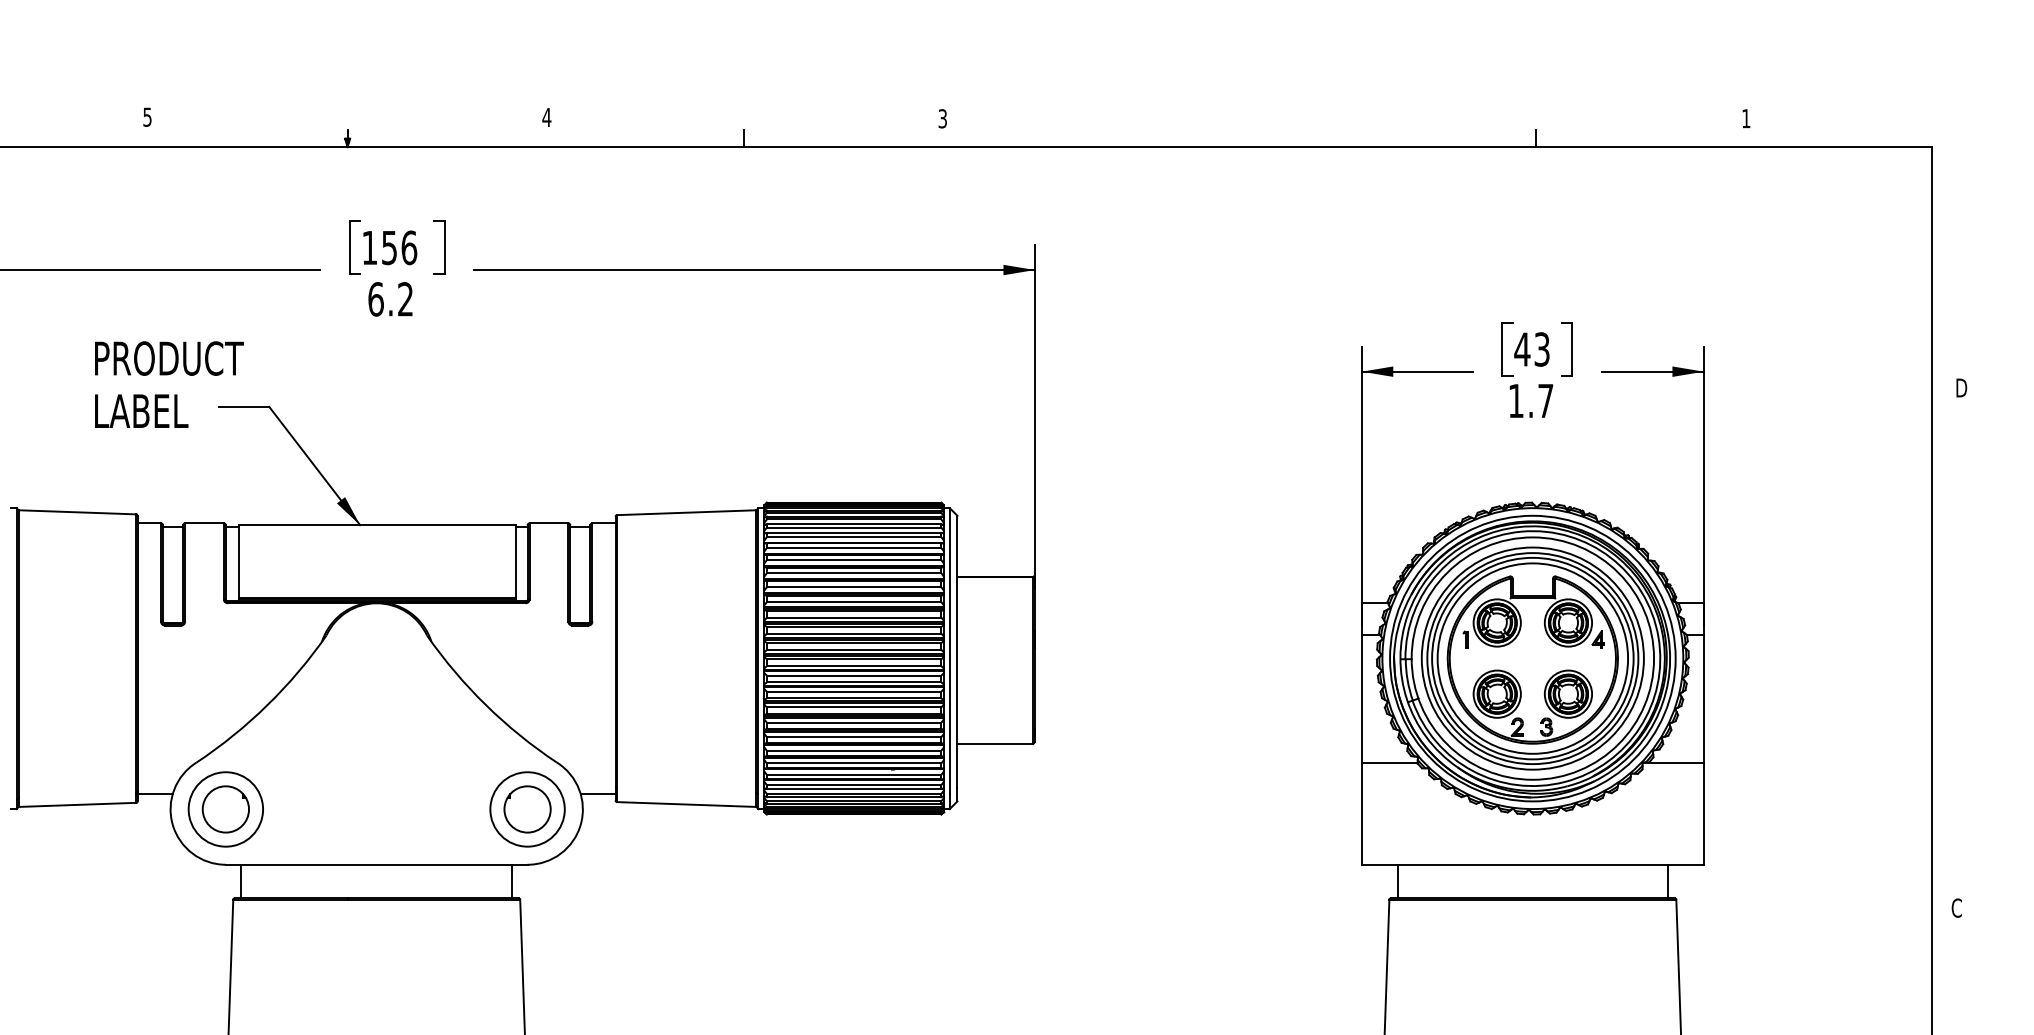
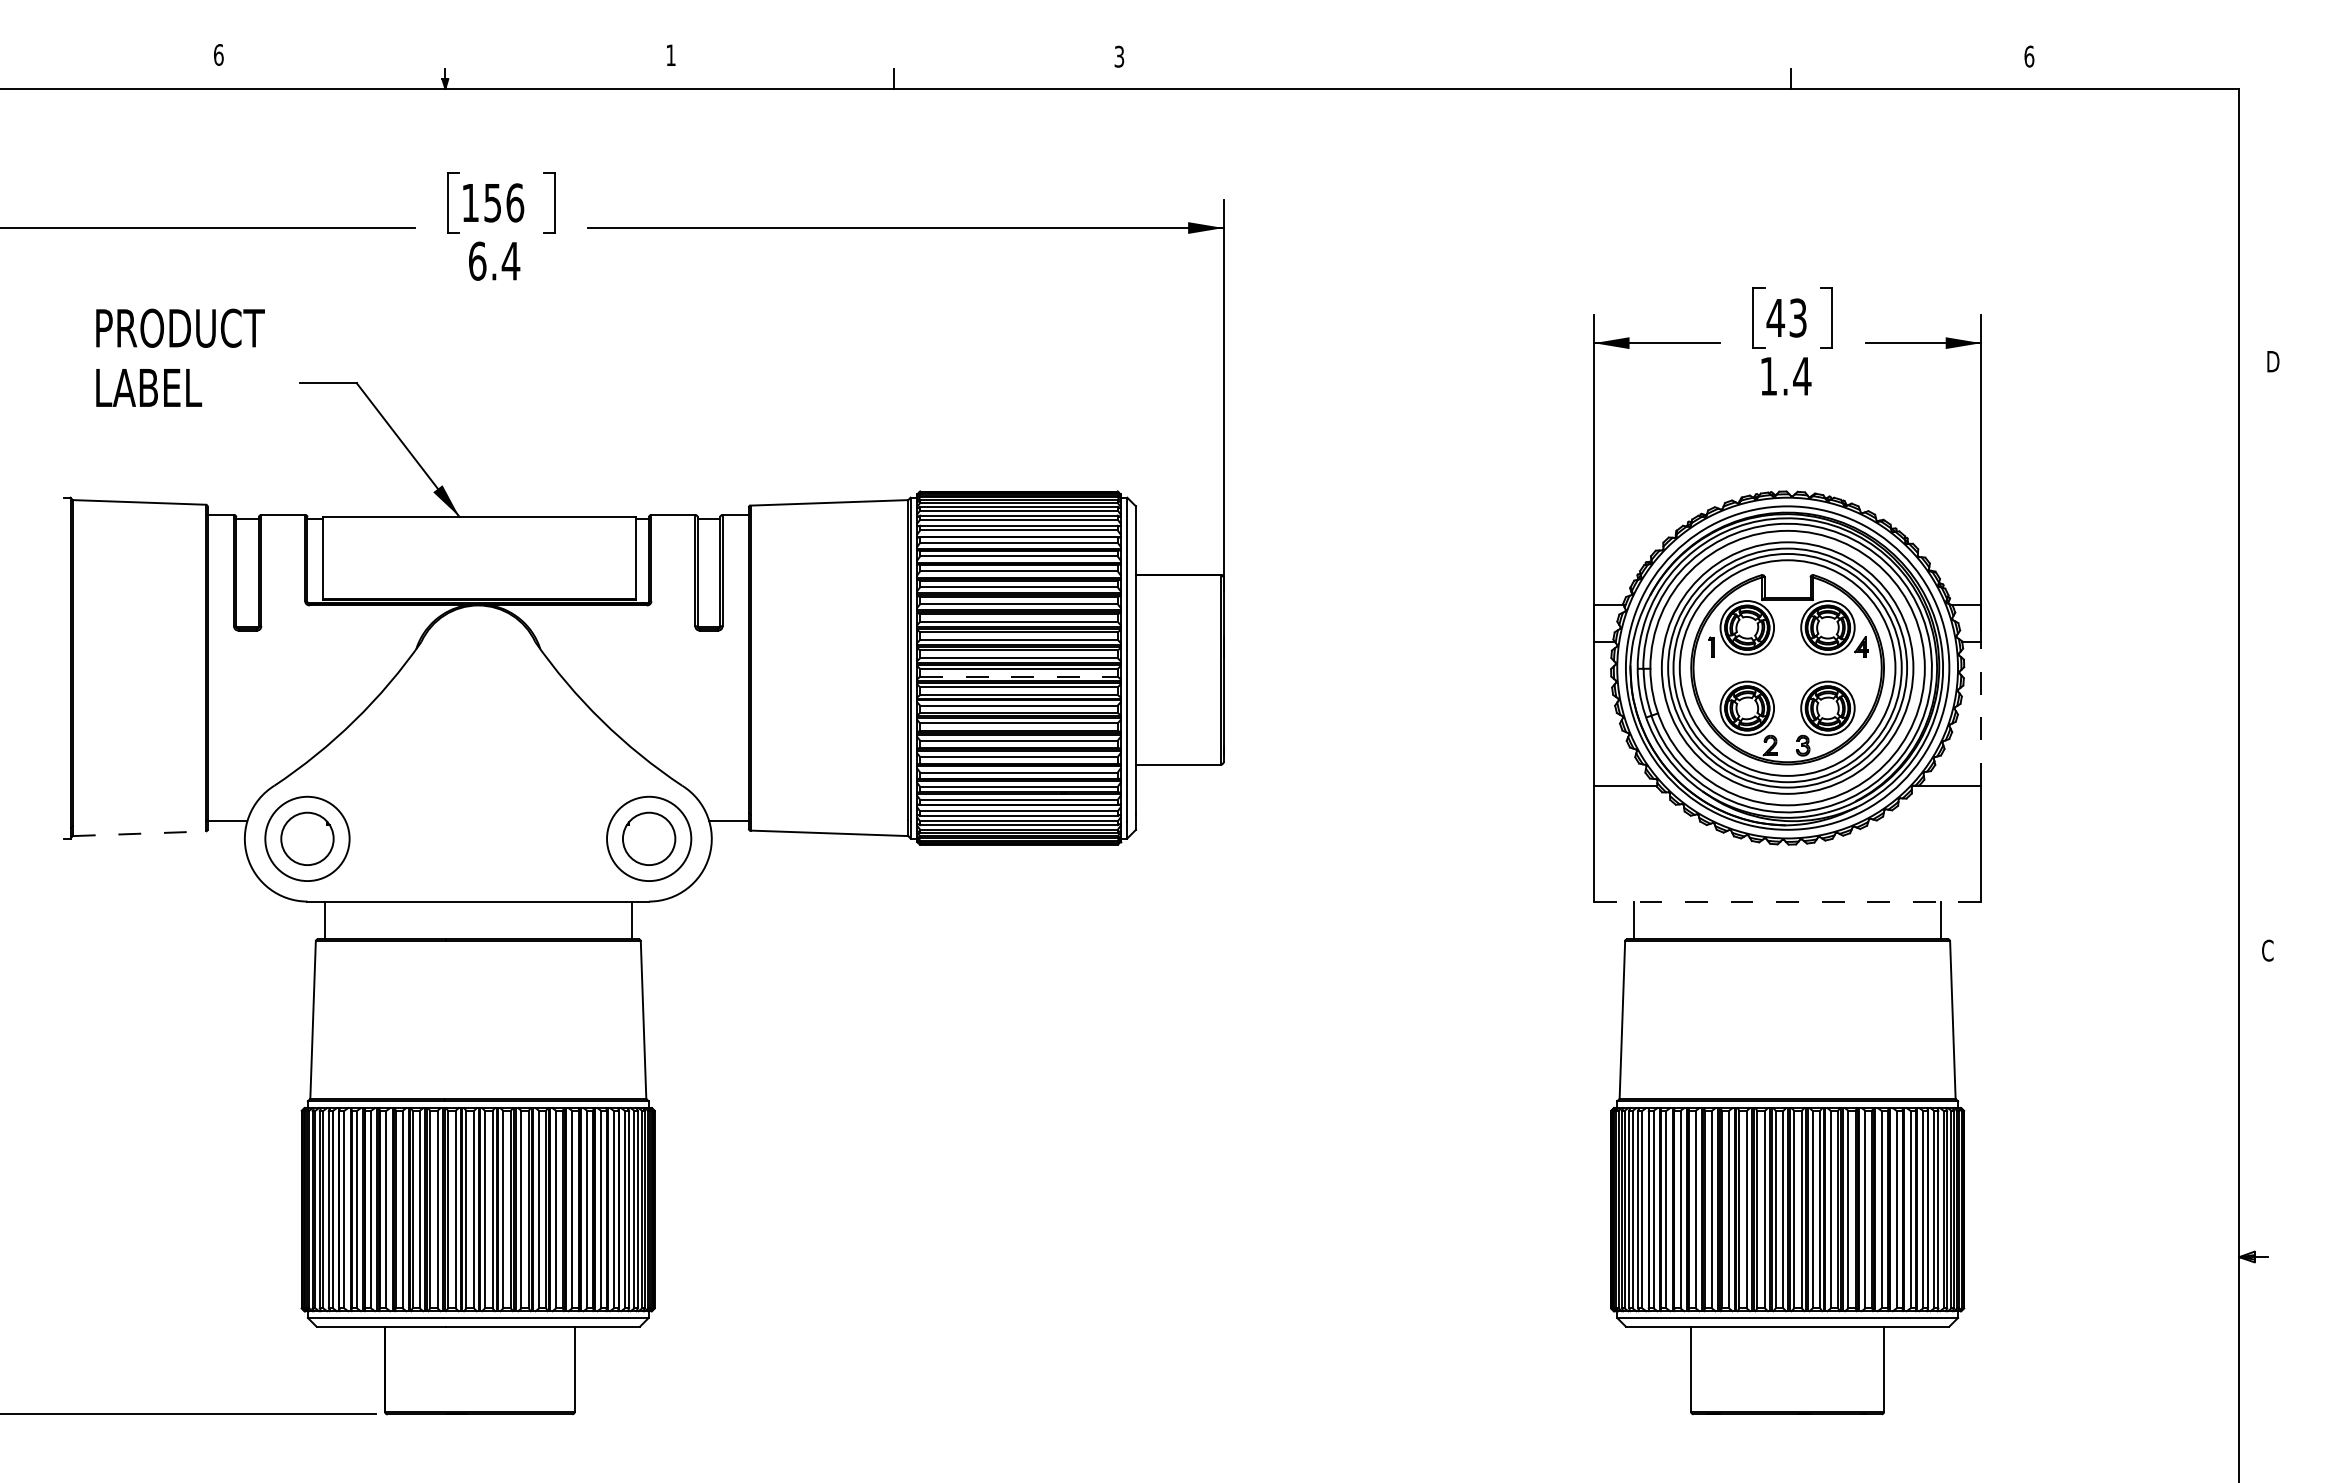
text: (147, 116) -> (218, 54), 5 -> 6
text: (546, 116) -> (670, 54), 4 -> 1
text: (1746, 118) -> (2029, 56), 1 -> 6
text: (405, 298) -> (510, 260), 6.2 -> 6.4
text: (169, 384) -> (180, 357), moved
text: (1545, 401) -> (1802, 376), 1.7 -> 1.4
line: (853, 666) -> (1018, 676), solid -> dashed
line: (1704, 698) -> (1981, 713), solid -> dashed
line: (77, 804) -> (139, 833), solid -> dashed
line: (1532, 864) -> (1787, 901), solid -> dashed

